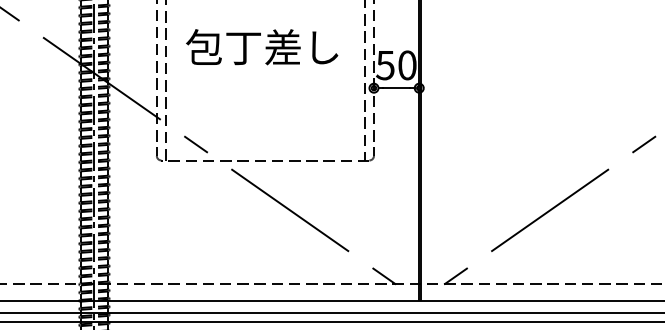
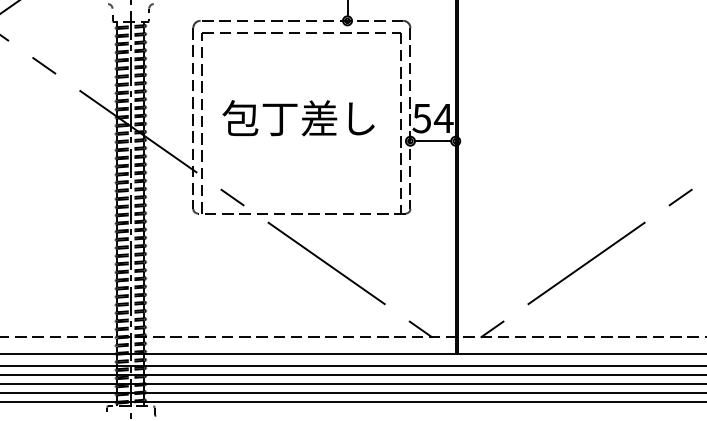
text: (262, 47) -> (298, 118), moved
text: (407, 65) -> (443, 118), 50 -> 54

